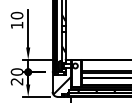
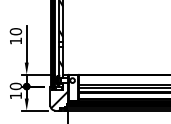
text: (16, 81) -> (15, 95), 20 -> 10

